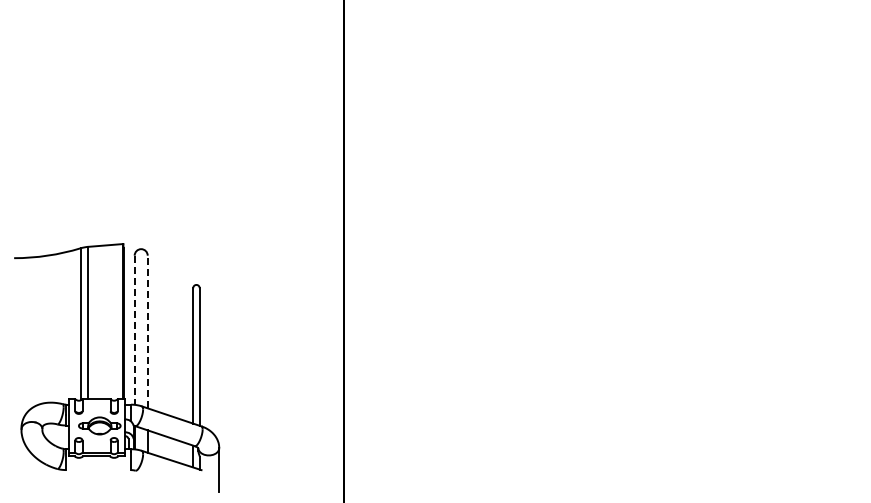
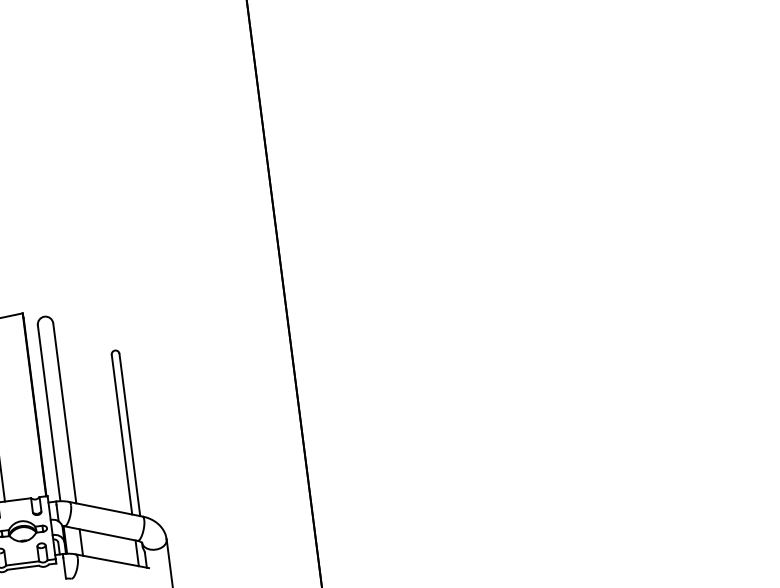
line: (134, 330) -> (48, 413), dashed -> solid
line: (147, 331) -> (64, 412), dashed -> solid

